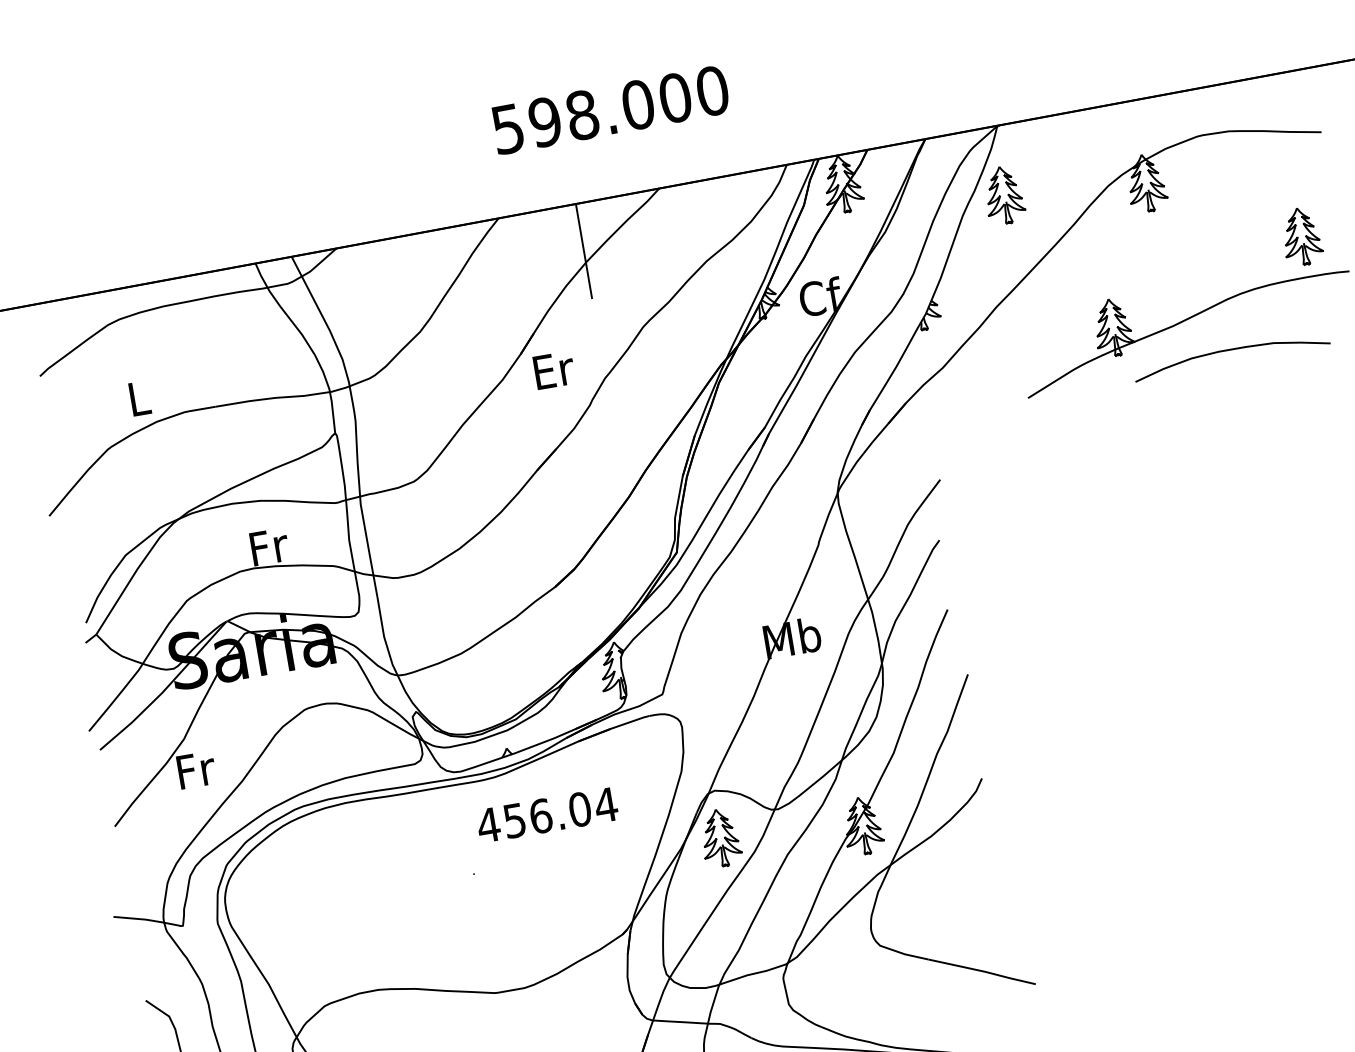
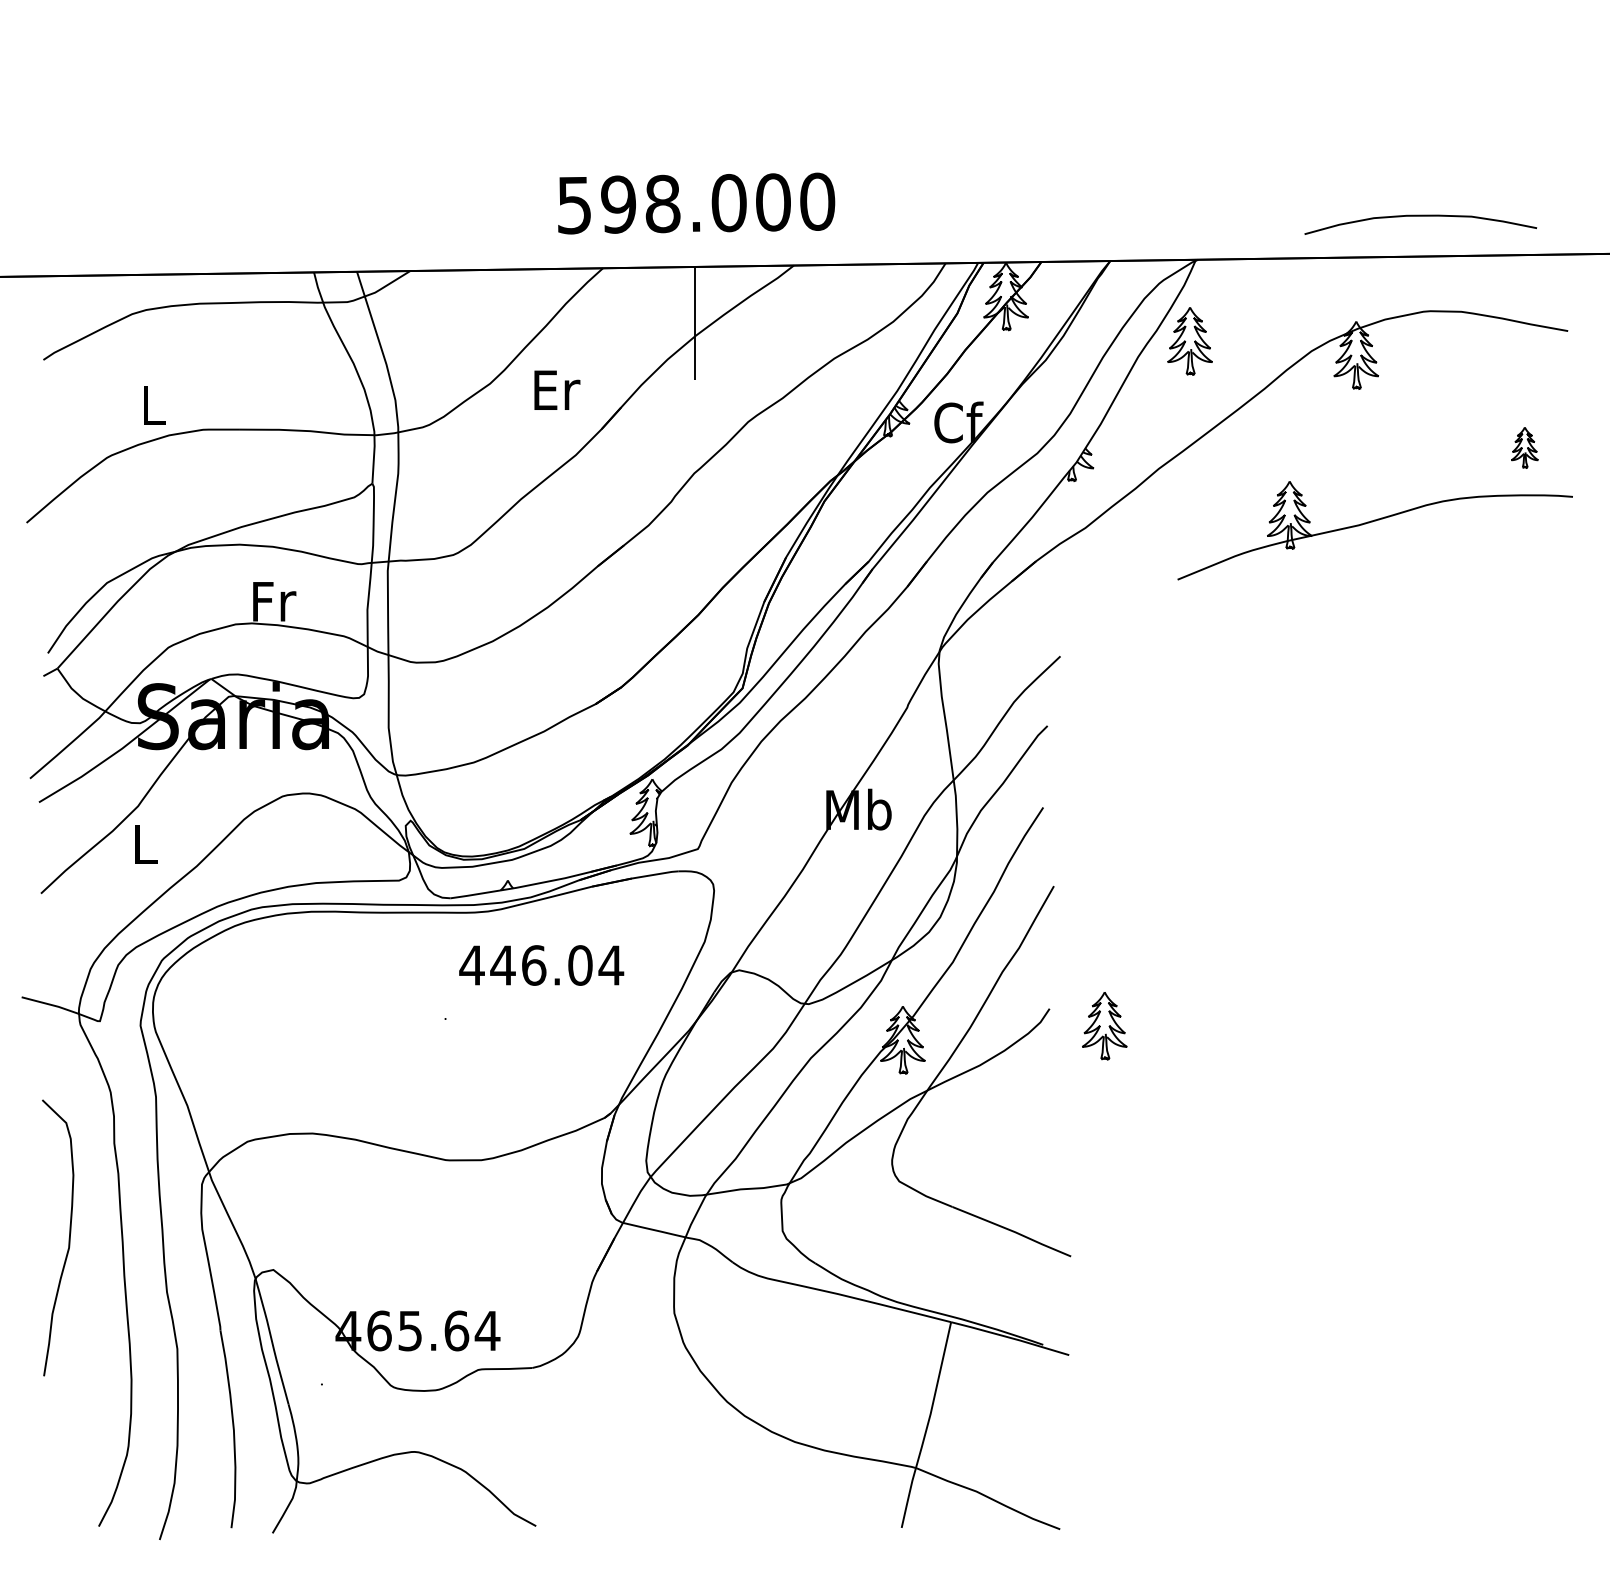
text: (610, 110) -> (696, 203), moved
part: (1301, 236) -> (1524, 447), size x0.6
curve: (1230, 350) -> (1420, 216), moved
text: (554, 369) -> (557, 389), moved
text: (196, 770) -> (146, 844), Fr -> L
text: (514, 820) -> (502, 965), 456.04 -> 446.04
part: (720, 838) -> (1104, 1026), moved

